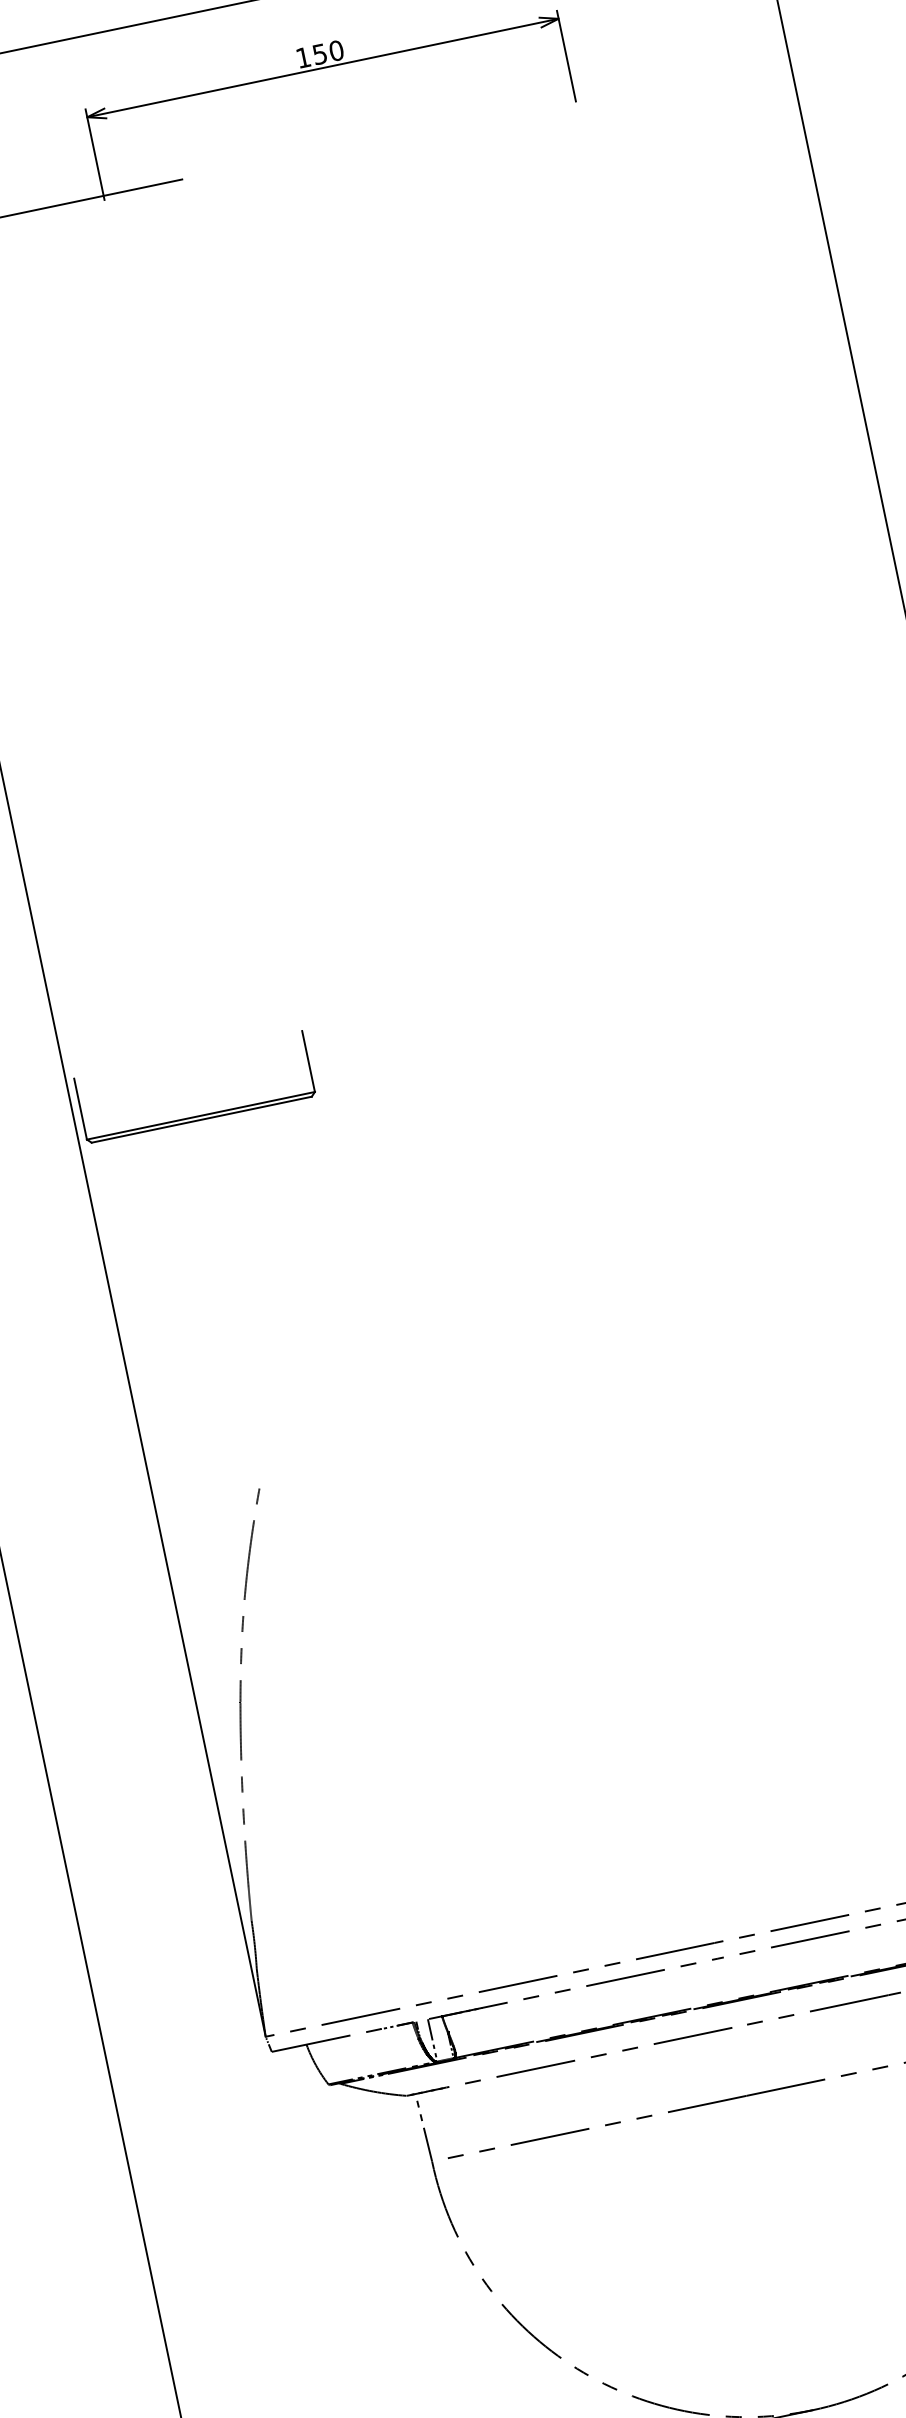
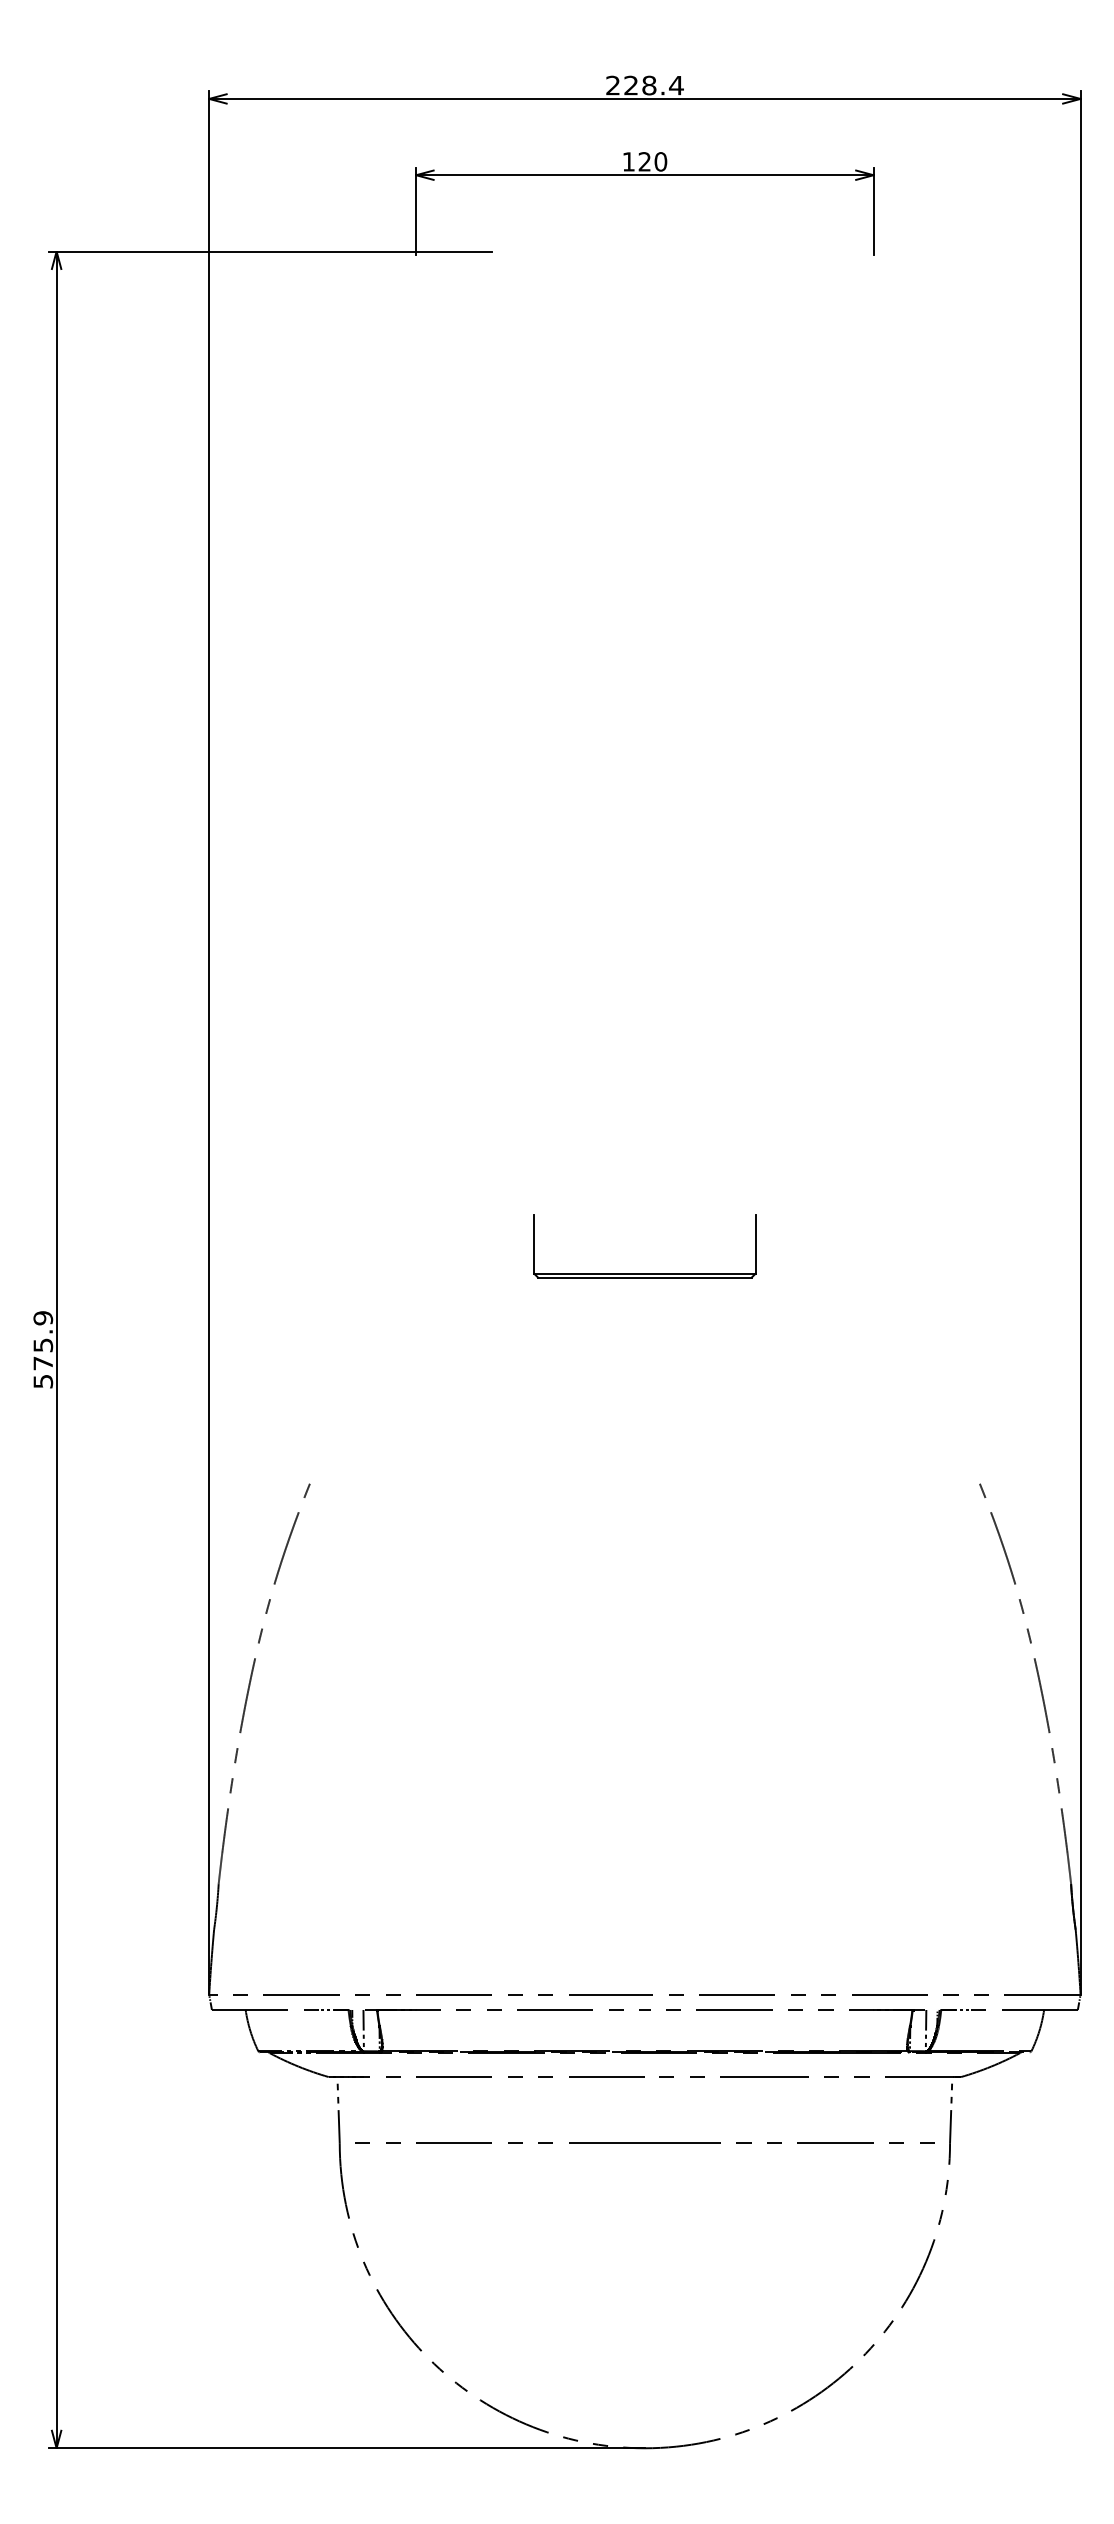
text: (319, 53) -> (644, 161), 150 -> 120
part: (200, 1115) -> (644, 1273), moved

